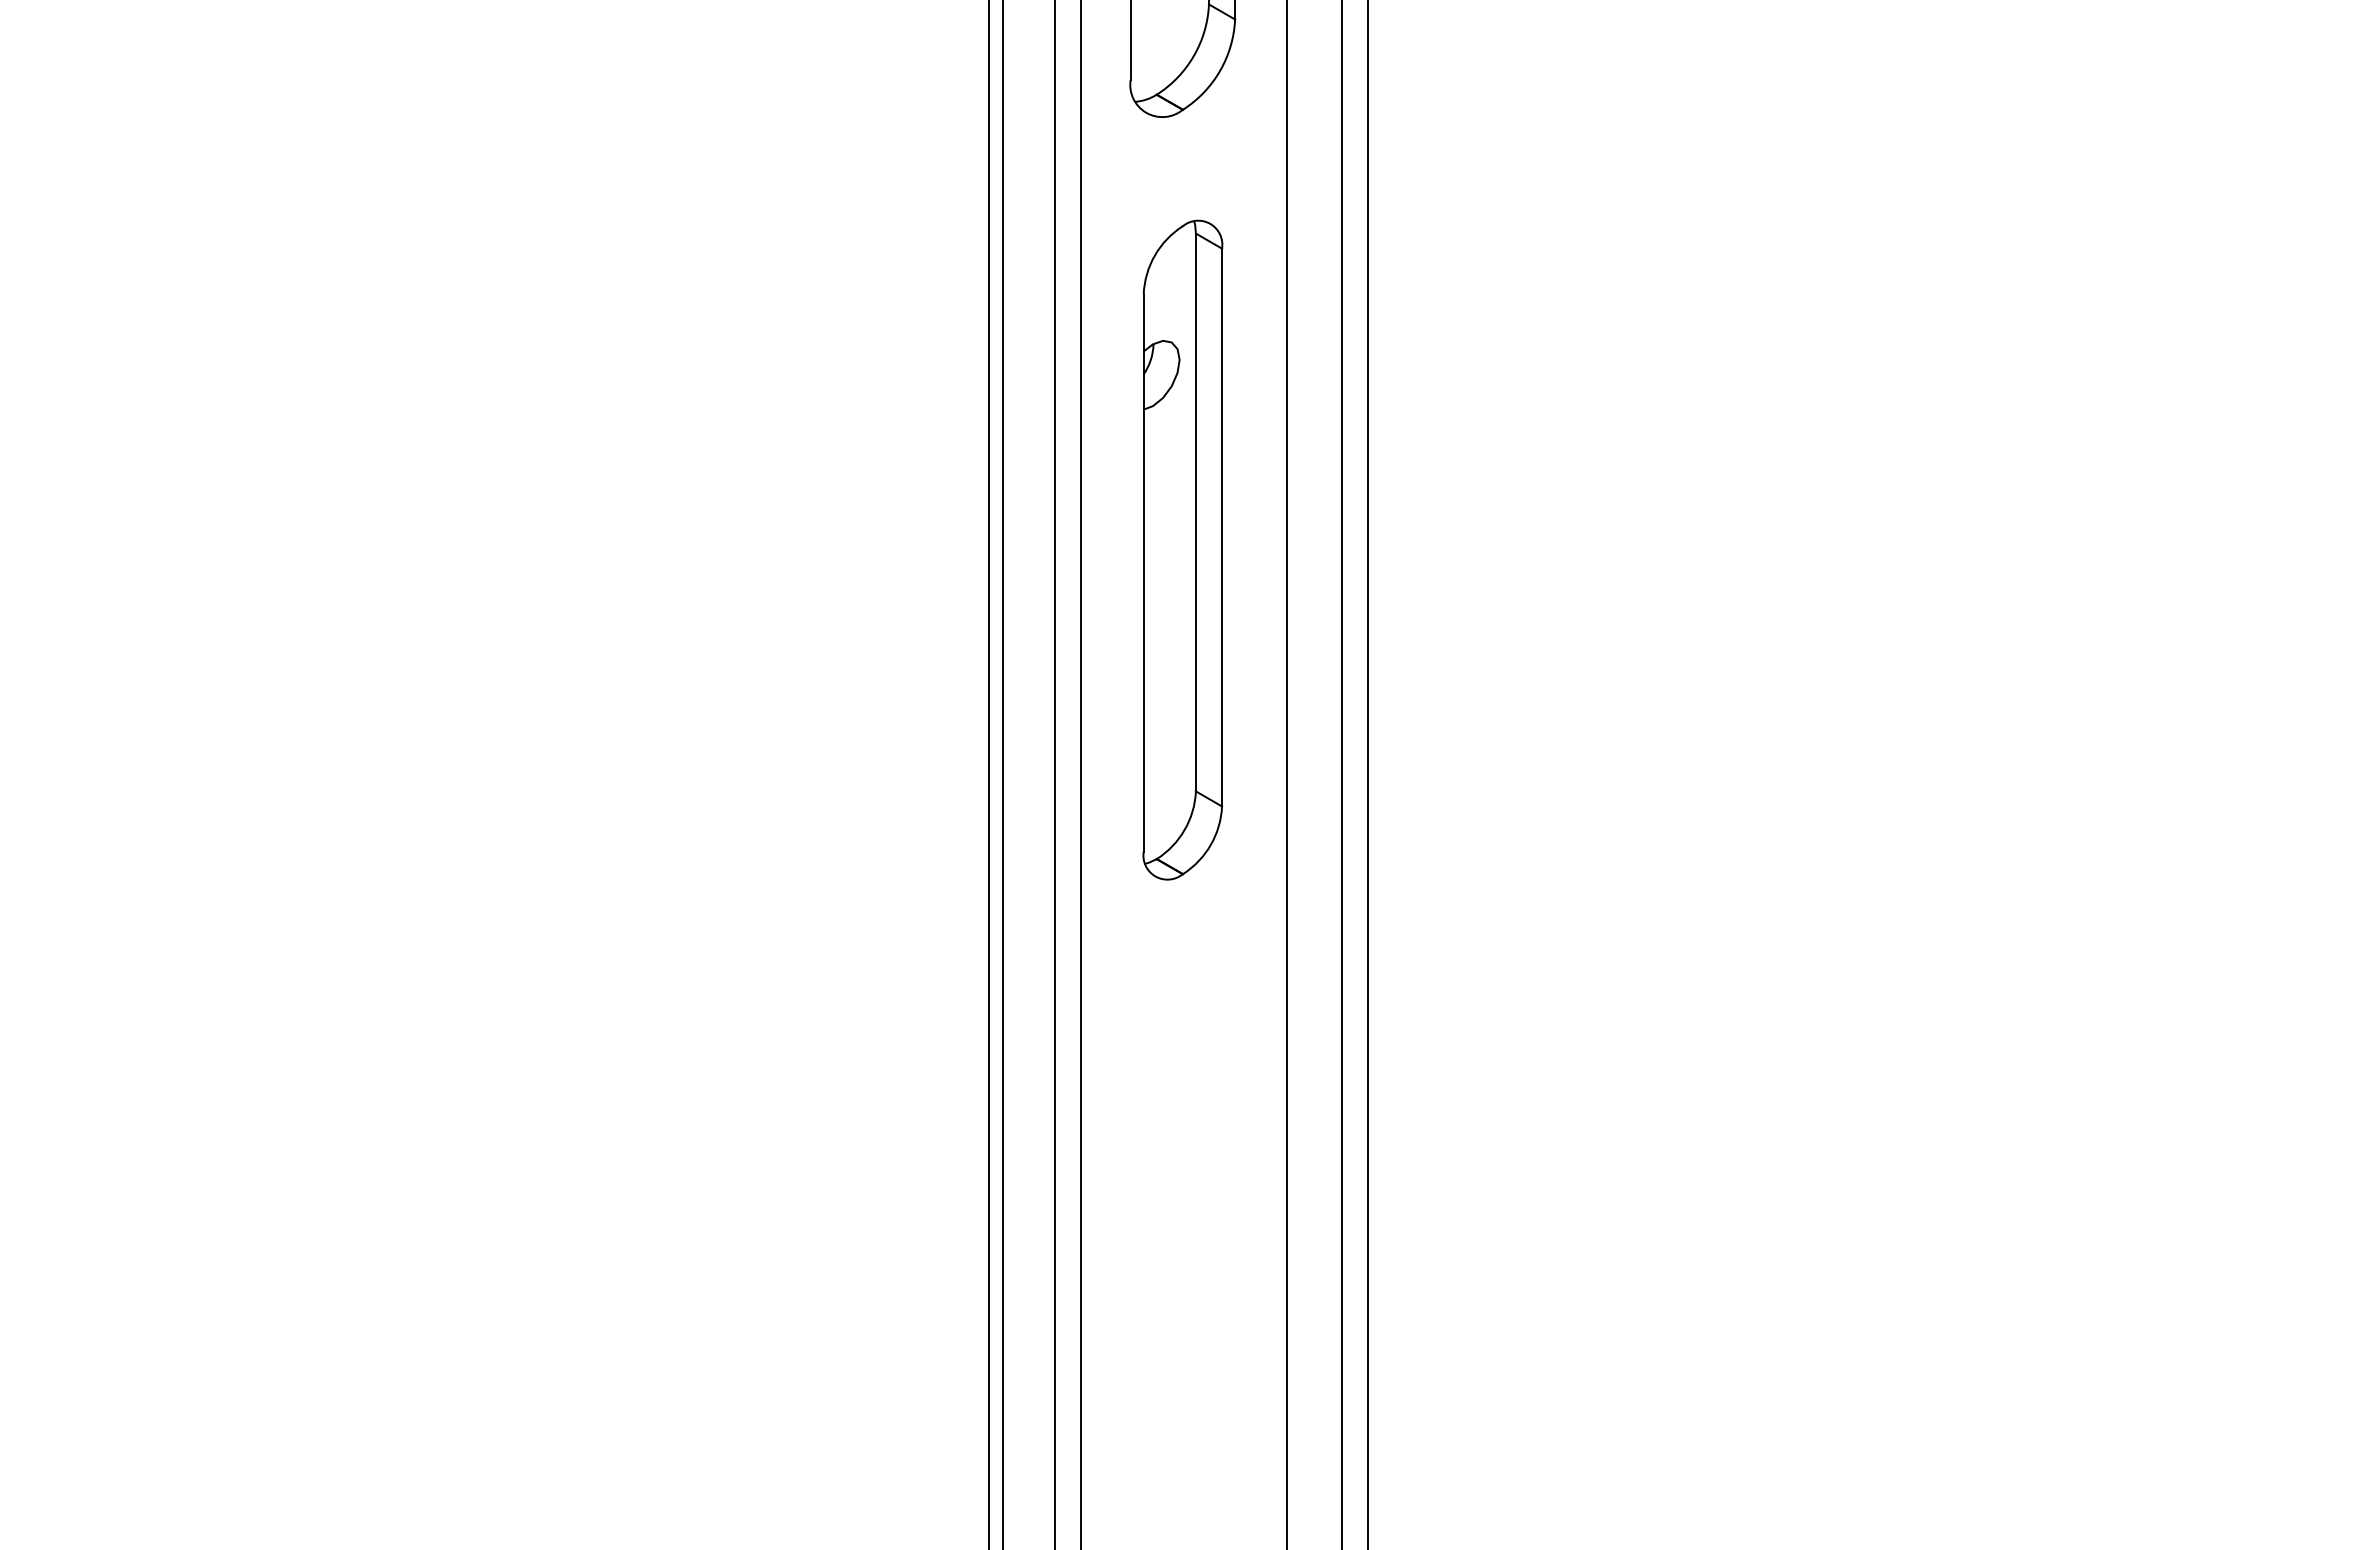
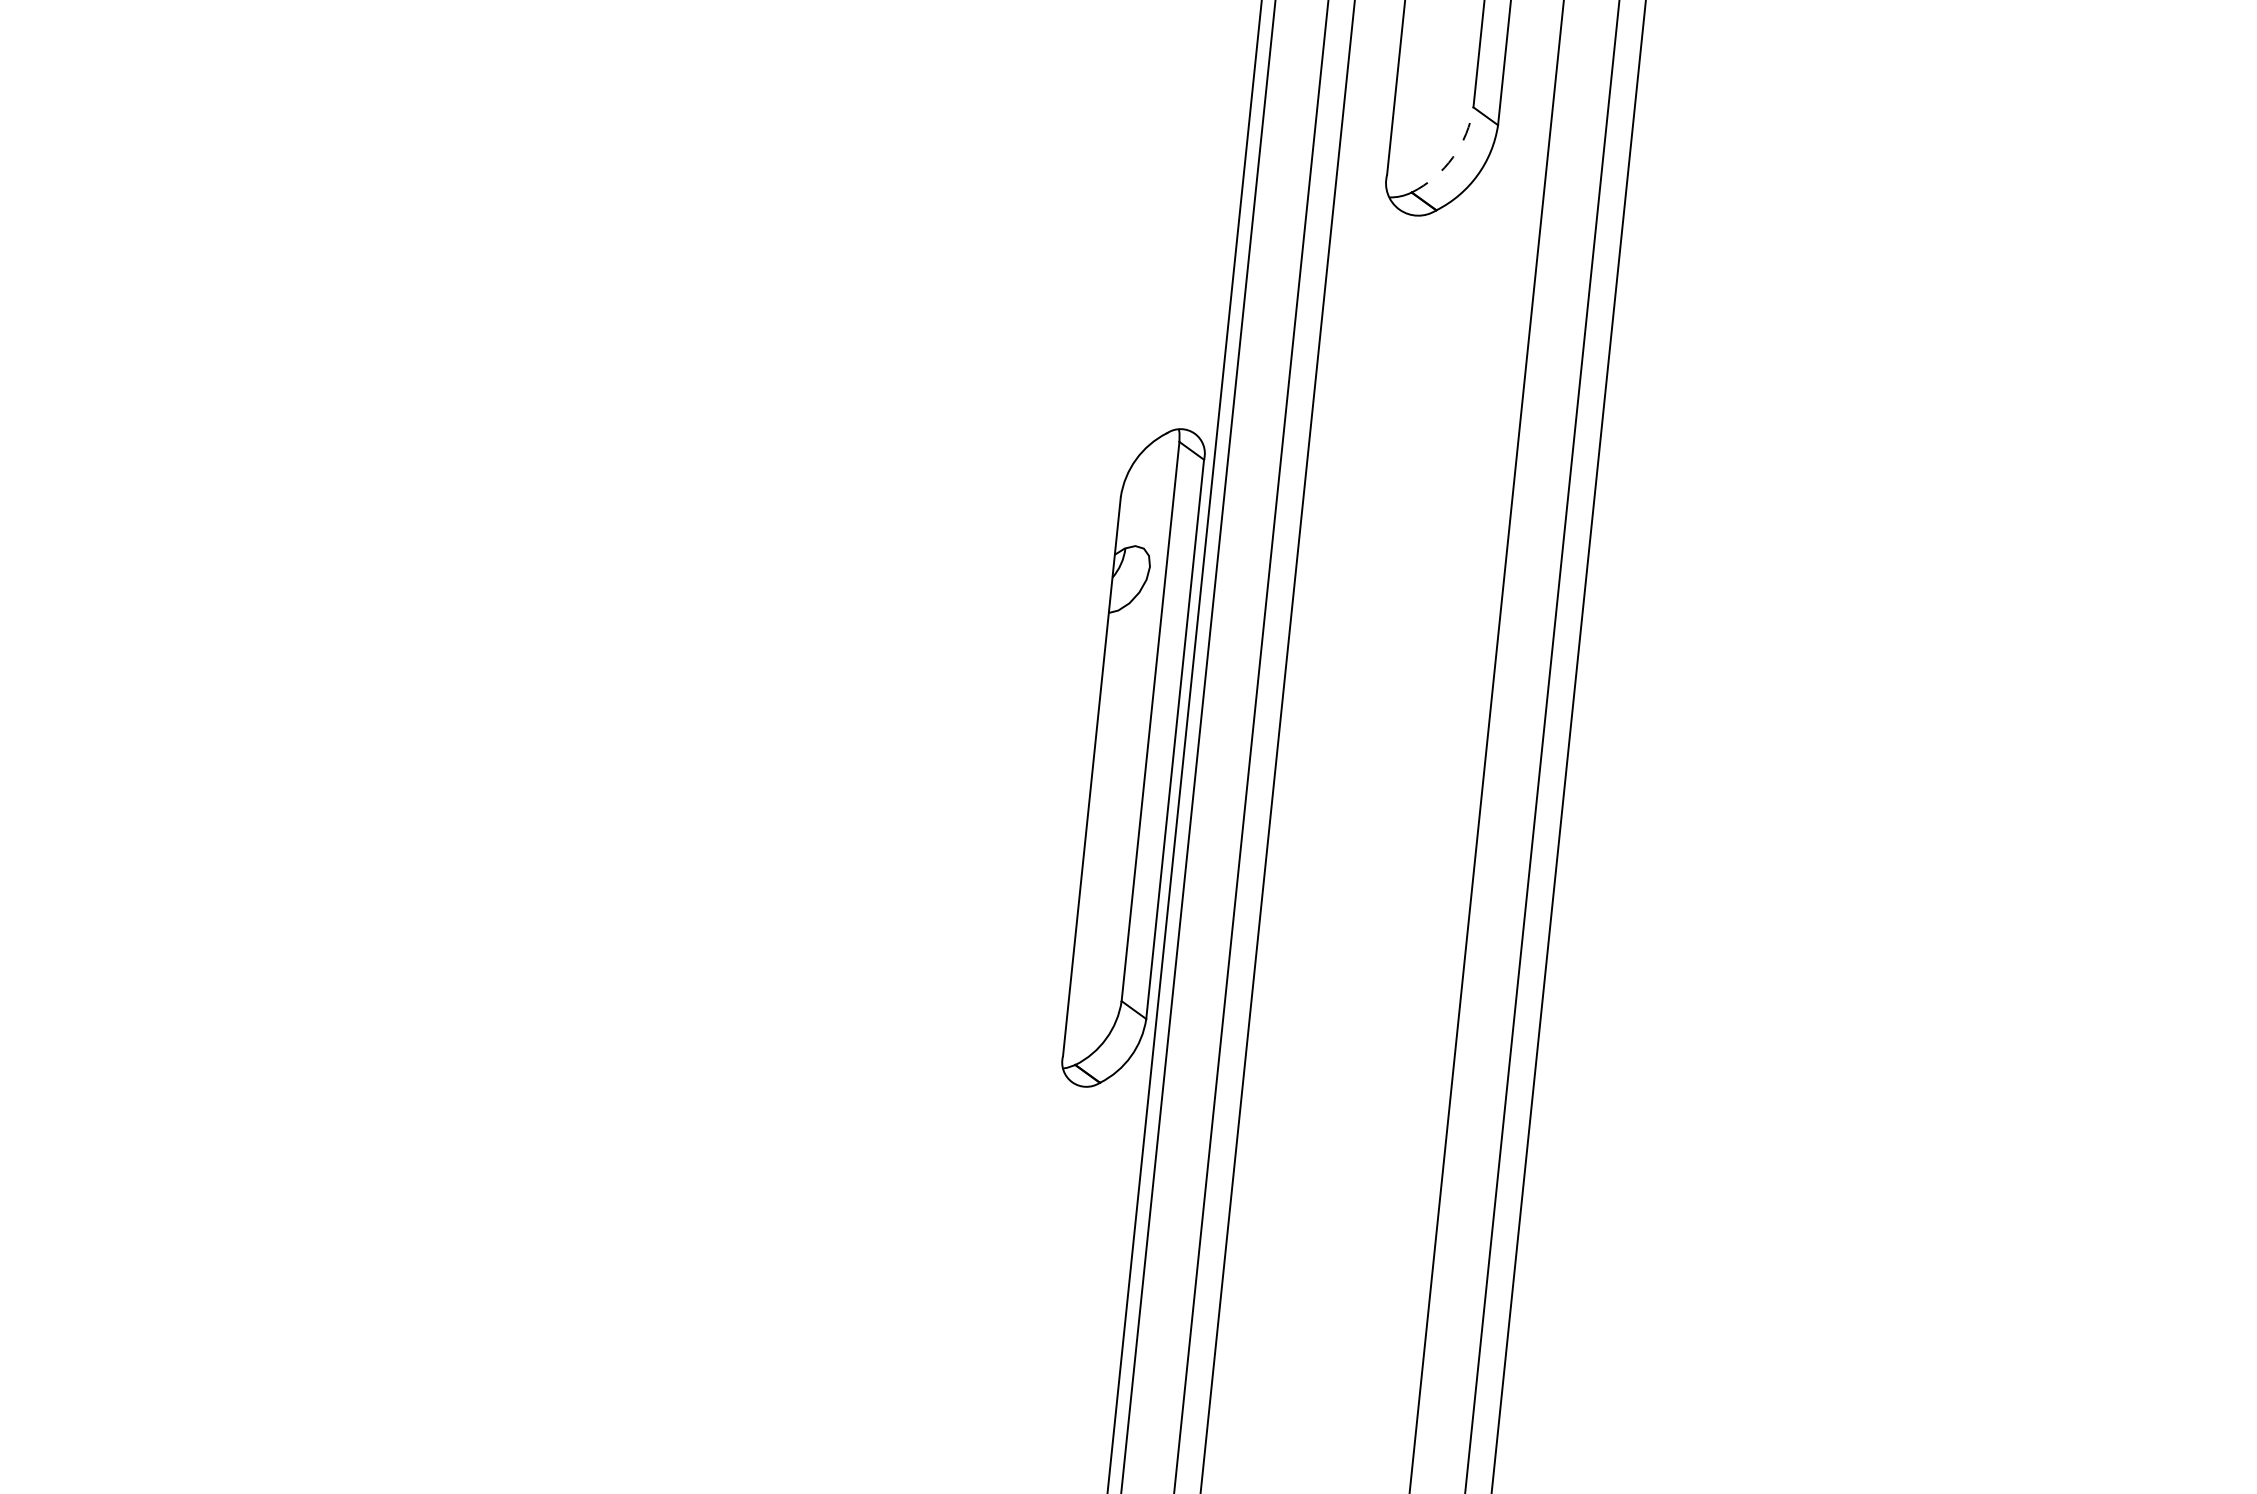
arc: (1193, 55) -> (1452, 156), solid -> dashed
part: (1182, 549) -> (1133, 757), moved

